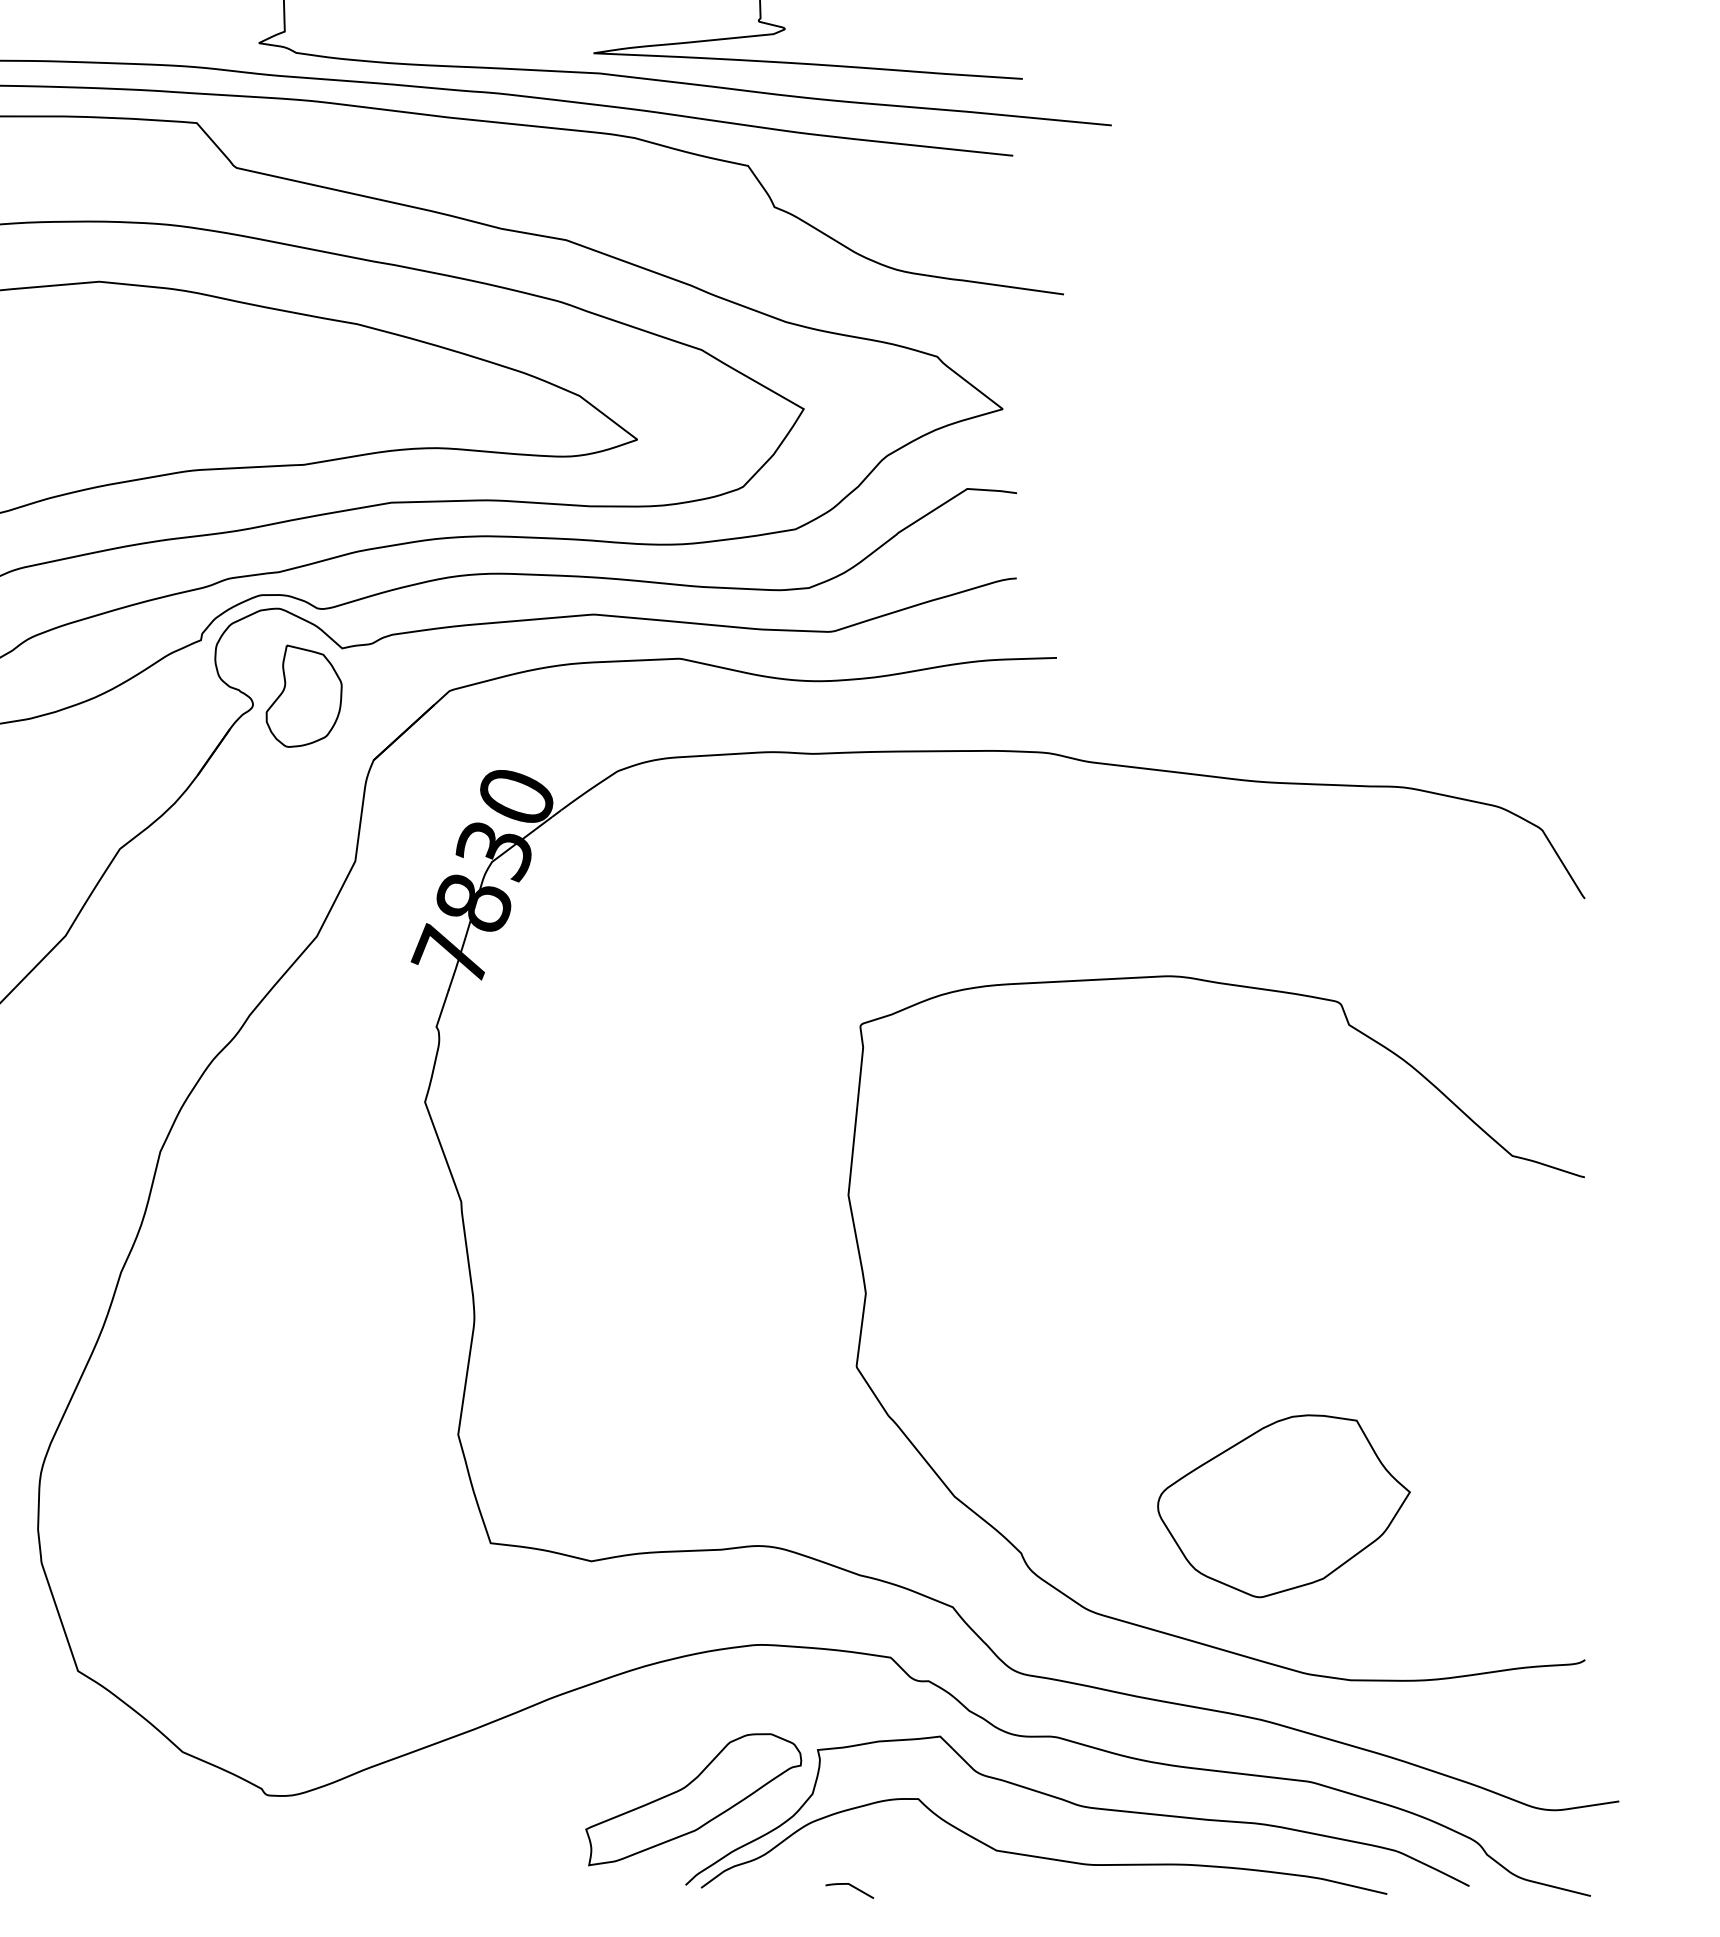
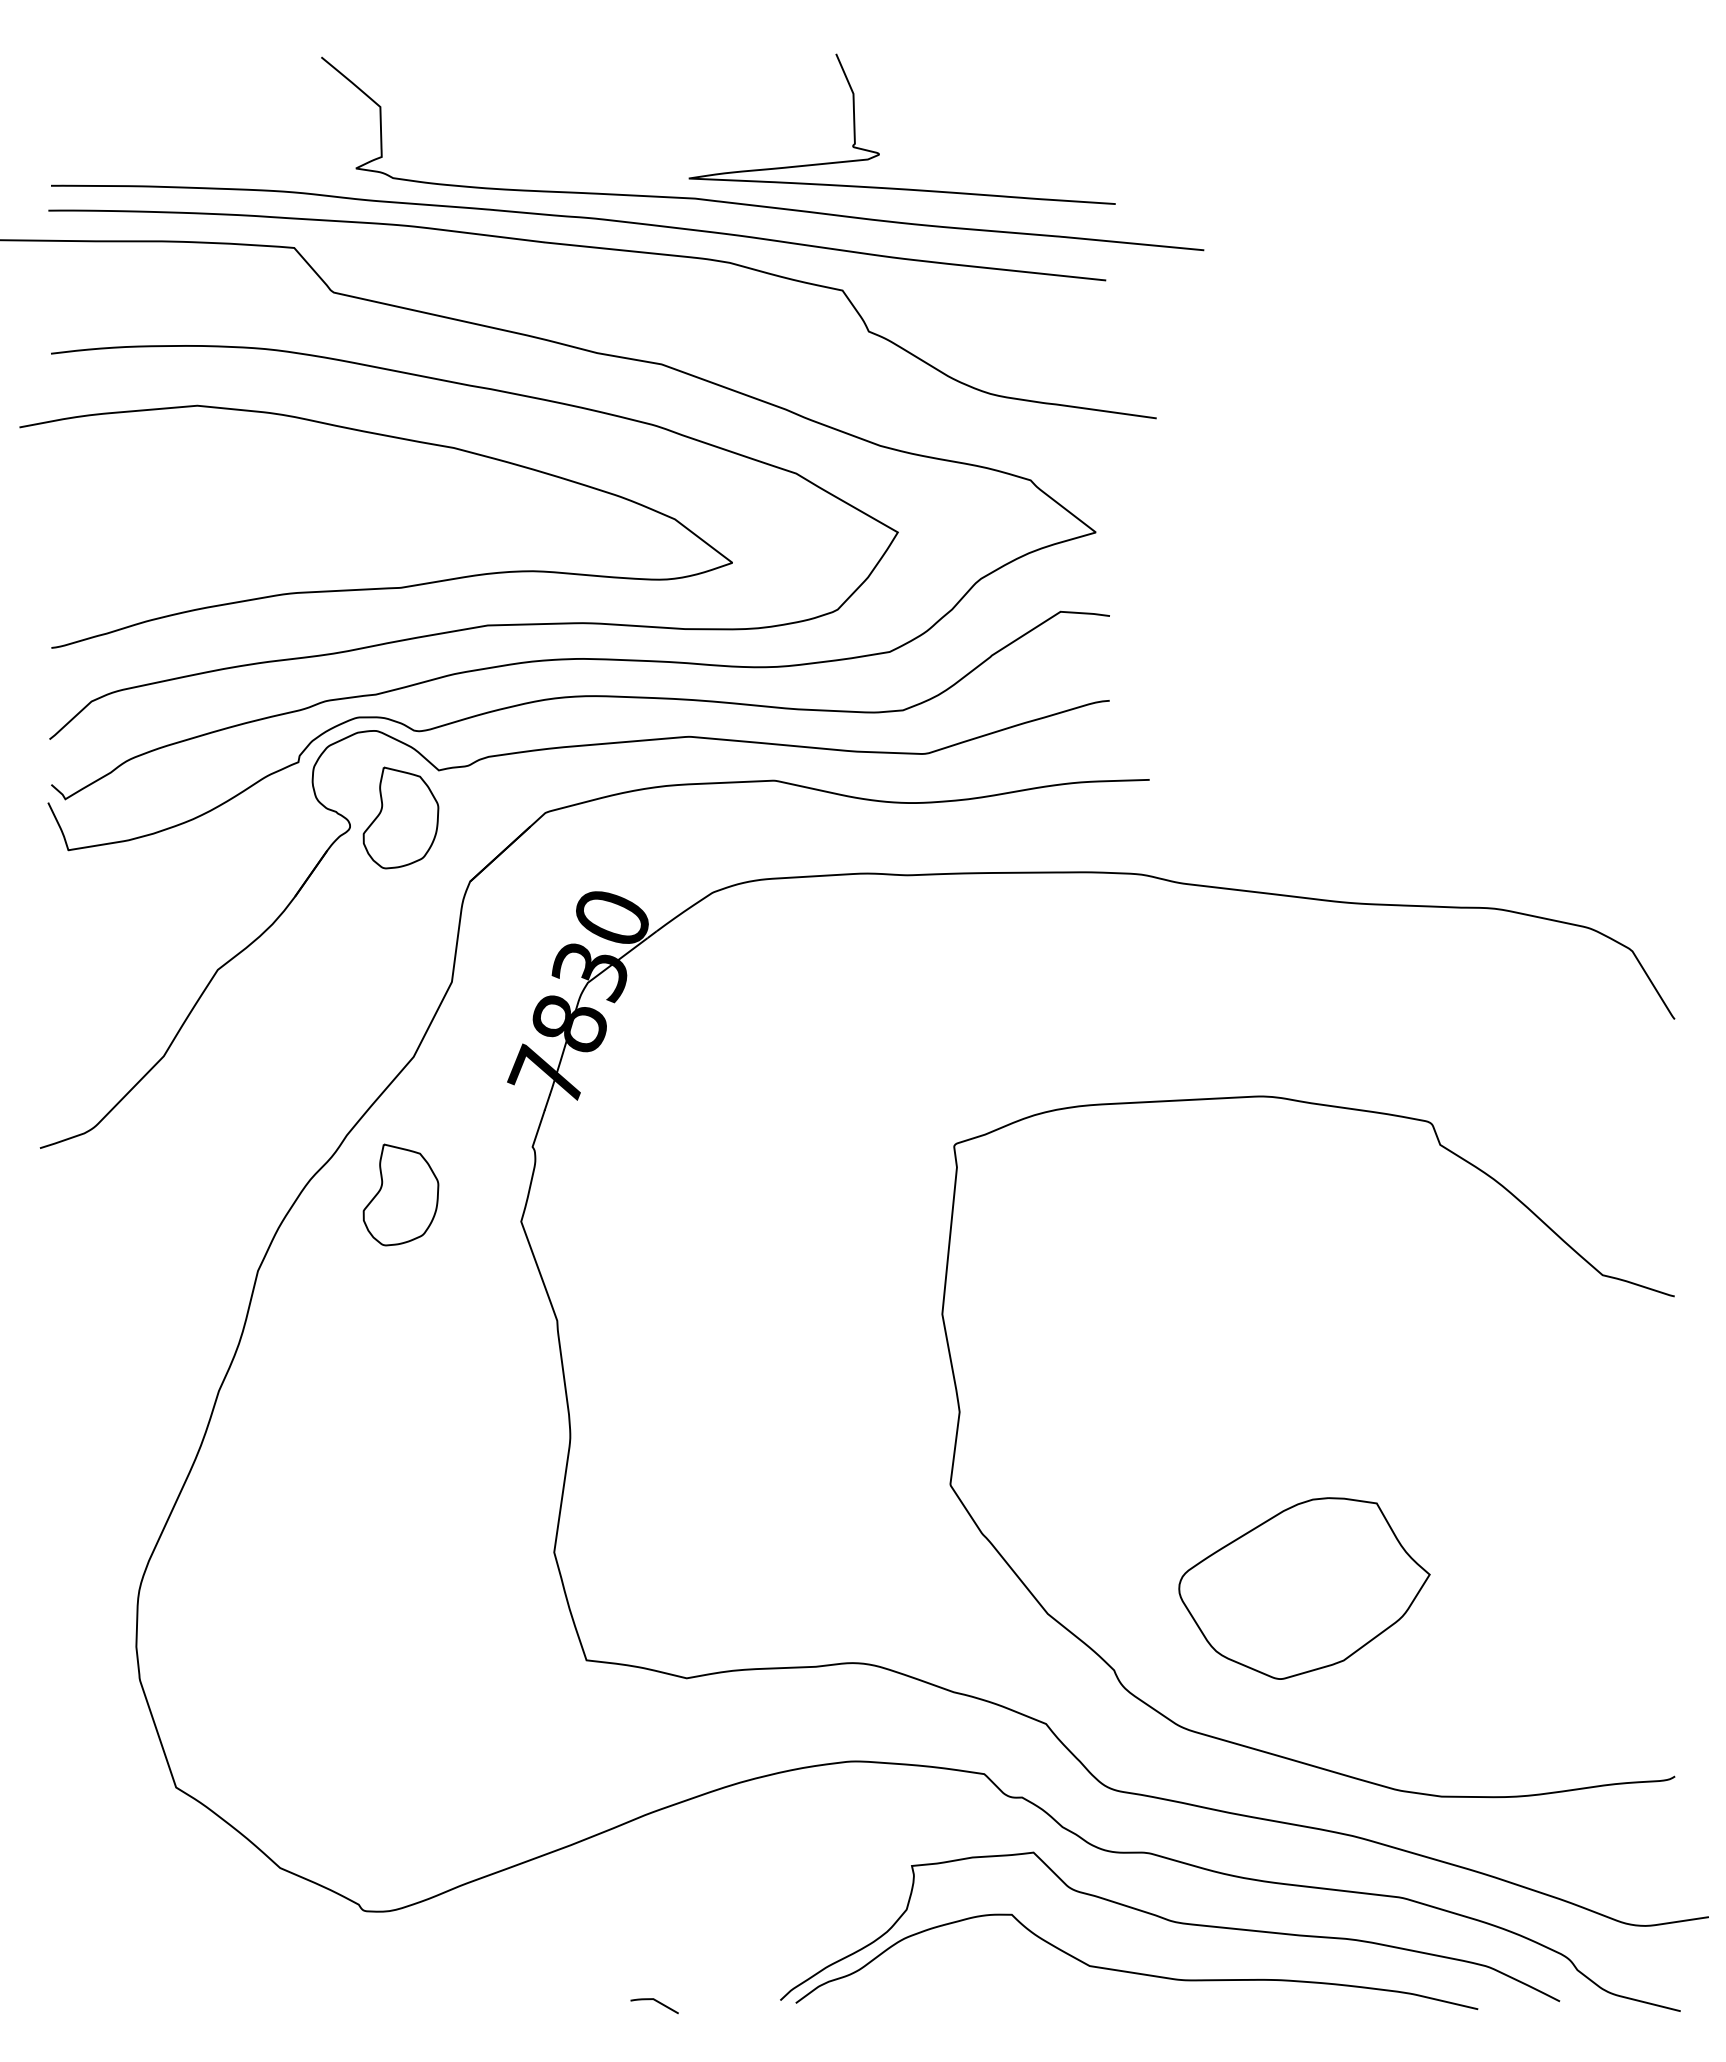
part: (303, 1074) -> (400, 1194), added
part: (1284, 1506) -> (1304, 1588), moved
part: (693, 1799) -> (788, 1915), removed
curve: (852, 1887) -> (657, 2002), moved

